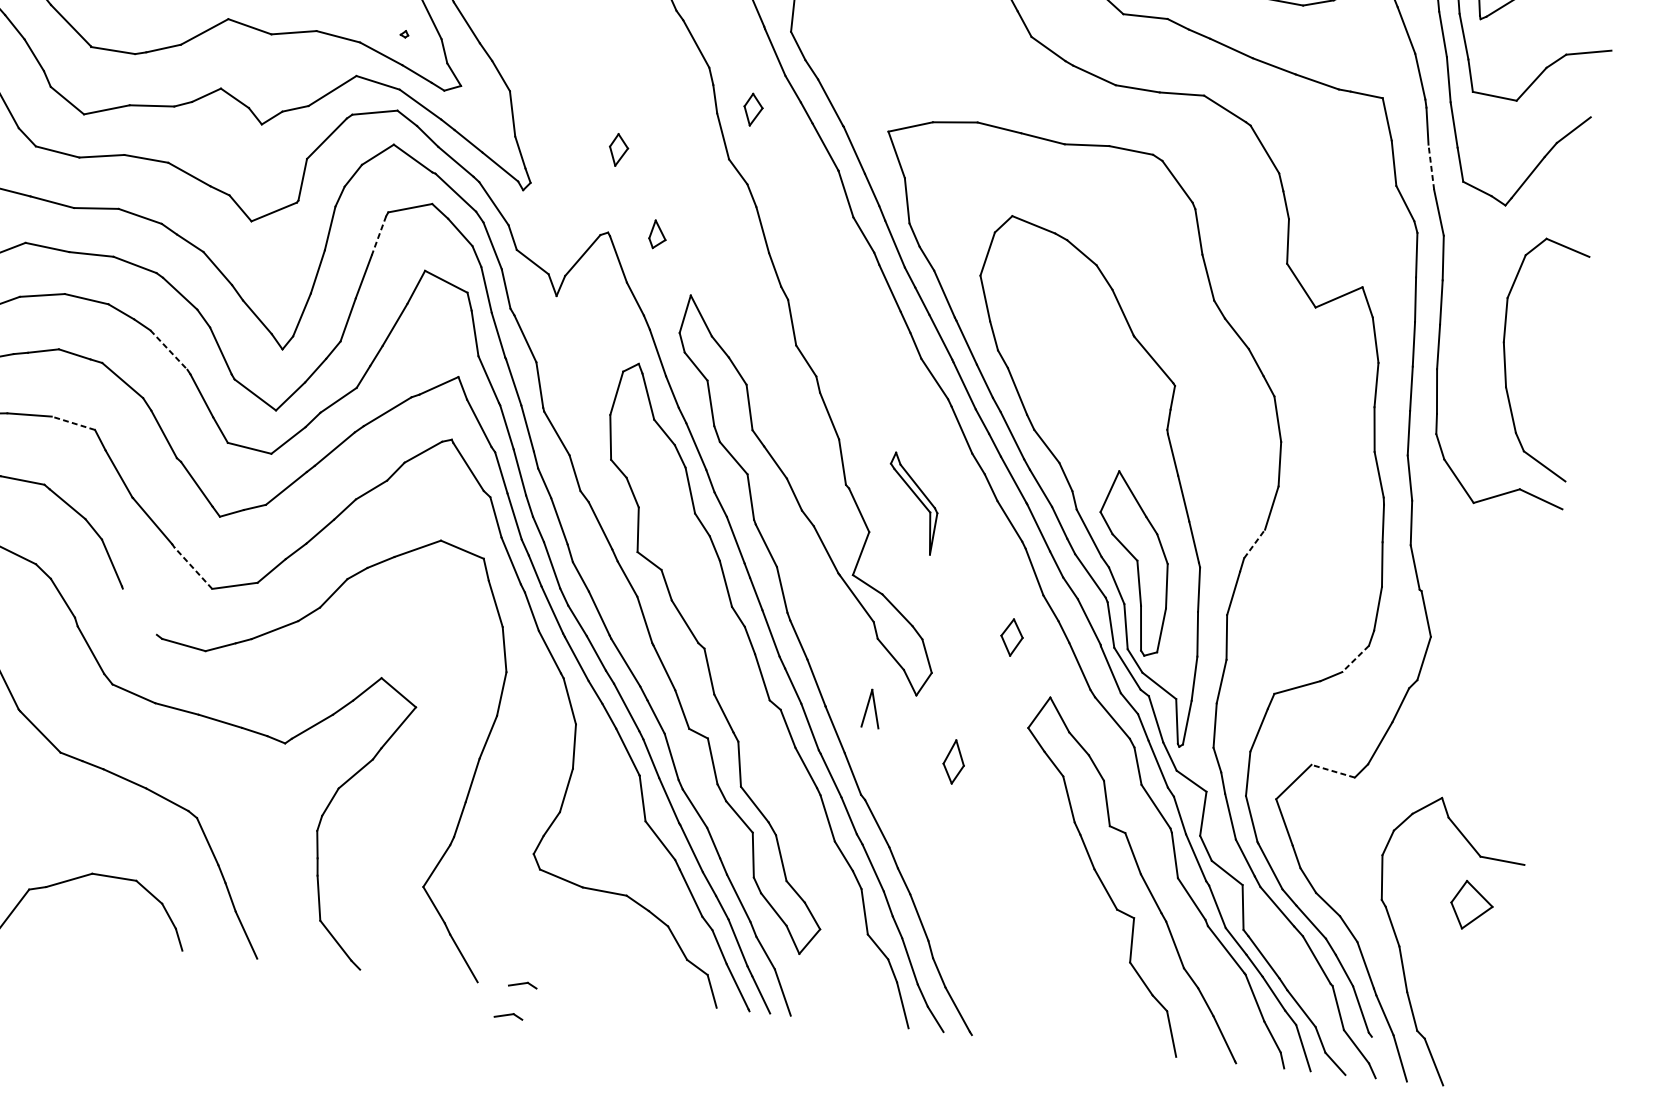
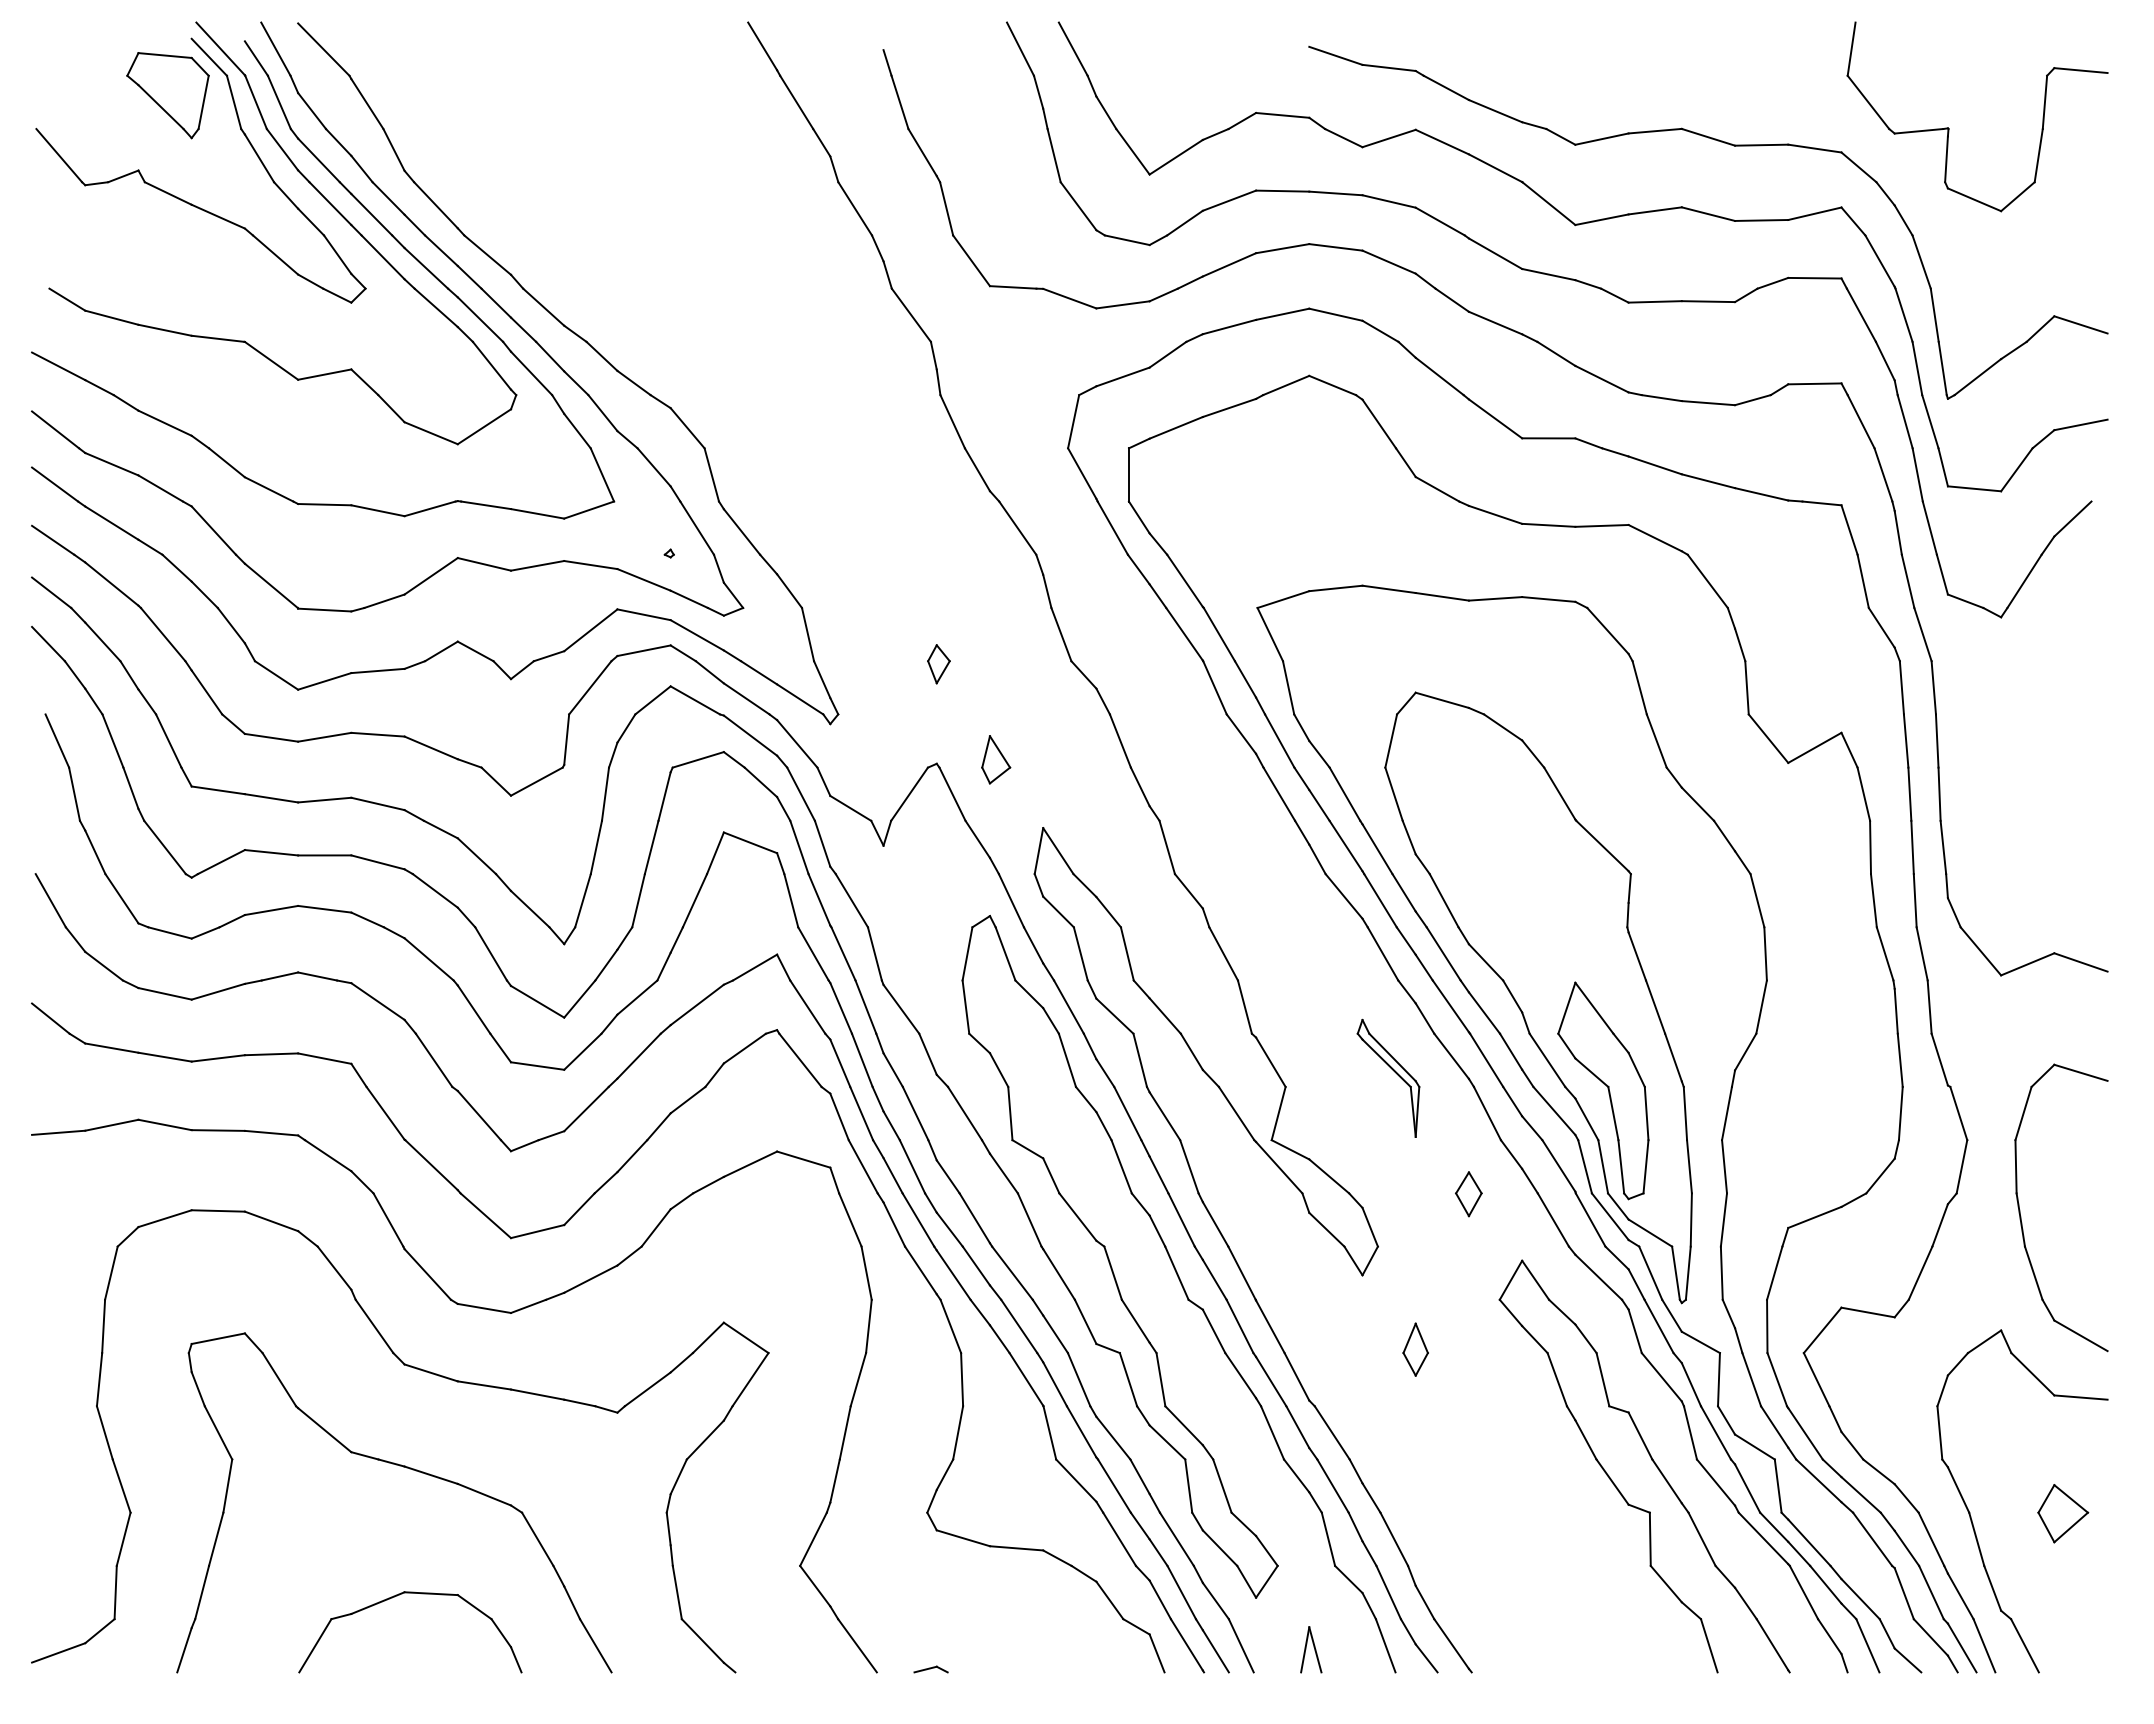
part: (752, 110) -> (1093, 599), removed
line: (1430, 166) -> (1907, 580), dashed -> solid
part: (658, 234) -> (996, 759), size x1.43
line: (378, 236) -> (664, 797), dashed -> solid
line: (169, 350) -> (429, 959), dashed -> solid
part: (1505, 361) -> (2021, 1216), moved
line: (73, 423) -> (324, 1058), dashed -> solid
part: (917, 498) -> (1393, 1071), moved
line: (1254, 543) -> (1745, 1051), dashed -> solid
line: (193, 567) -> (485, 1215), dashed -> solid
line: (139, 611) -> (427, 1274), added
line: (1355, 659) -> (1880, 1176), dashed -> solid
part: (872, 708) -> (1311, 1649), moved
line: (1332, 771) -> (1867, 1312), dashed -> solid
part: (1472, 905) -> (2063, 1513), moved
part: (508, 1015) -> (917, 1708), removed
line: (1381, 1057) -> (1961, 1647), added

